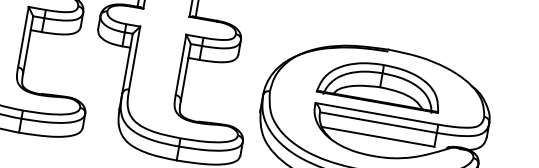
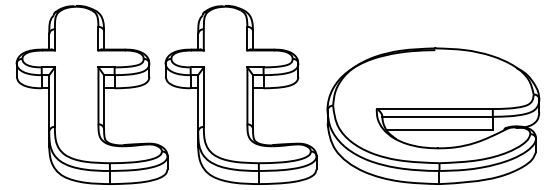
part: (380, 84) -> (433, 81), removed

